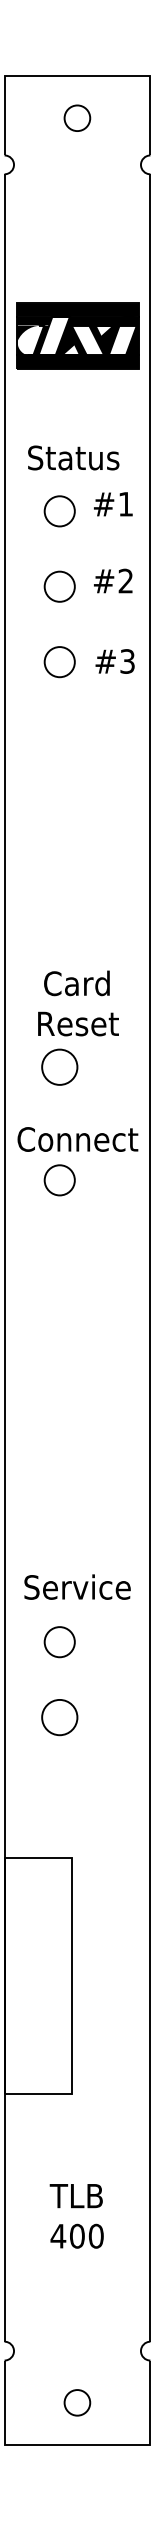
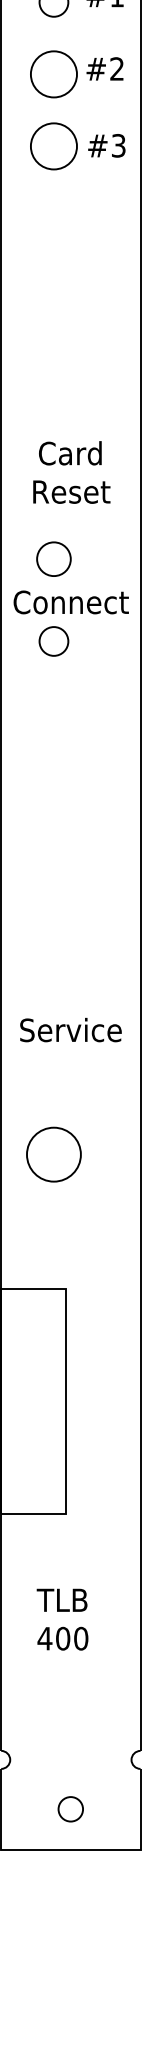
circle: (59, 586) -> (53, 74), size x1.6
circle: (59, 662) -> (53, 146), size x1.6
circle: (59, 1066) -> (53, 558), moved
circle: (59, 1642) -> (53, 1082), removed
circle: (59, 1717) -> (53, 1154), size x1.6
text: (76, 2216) -> (62, 1619), moved

